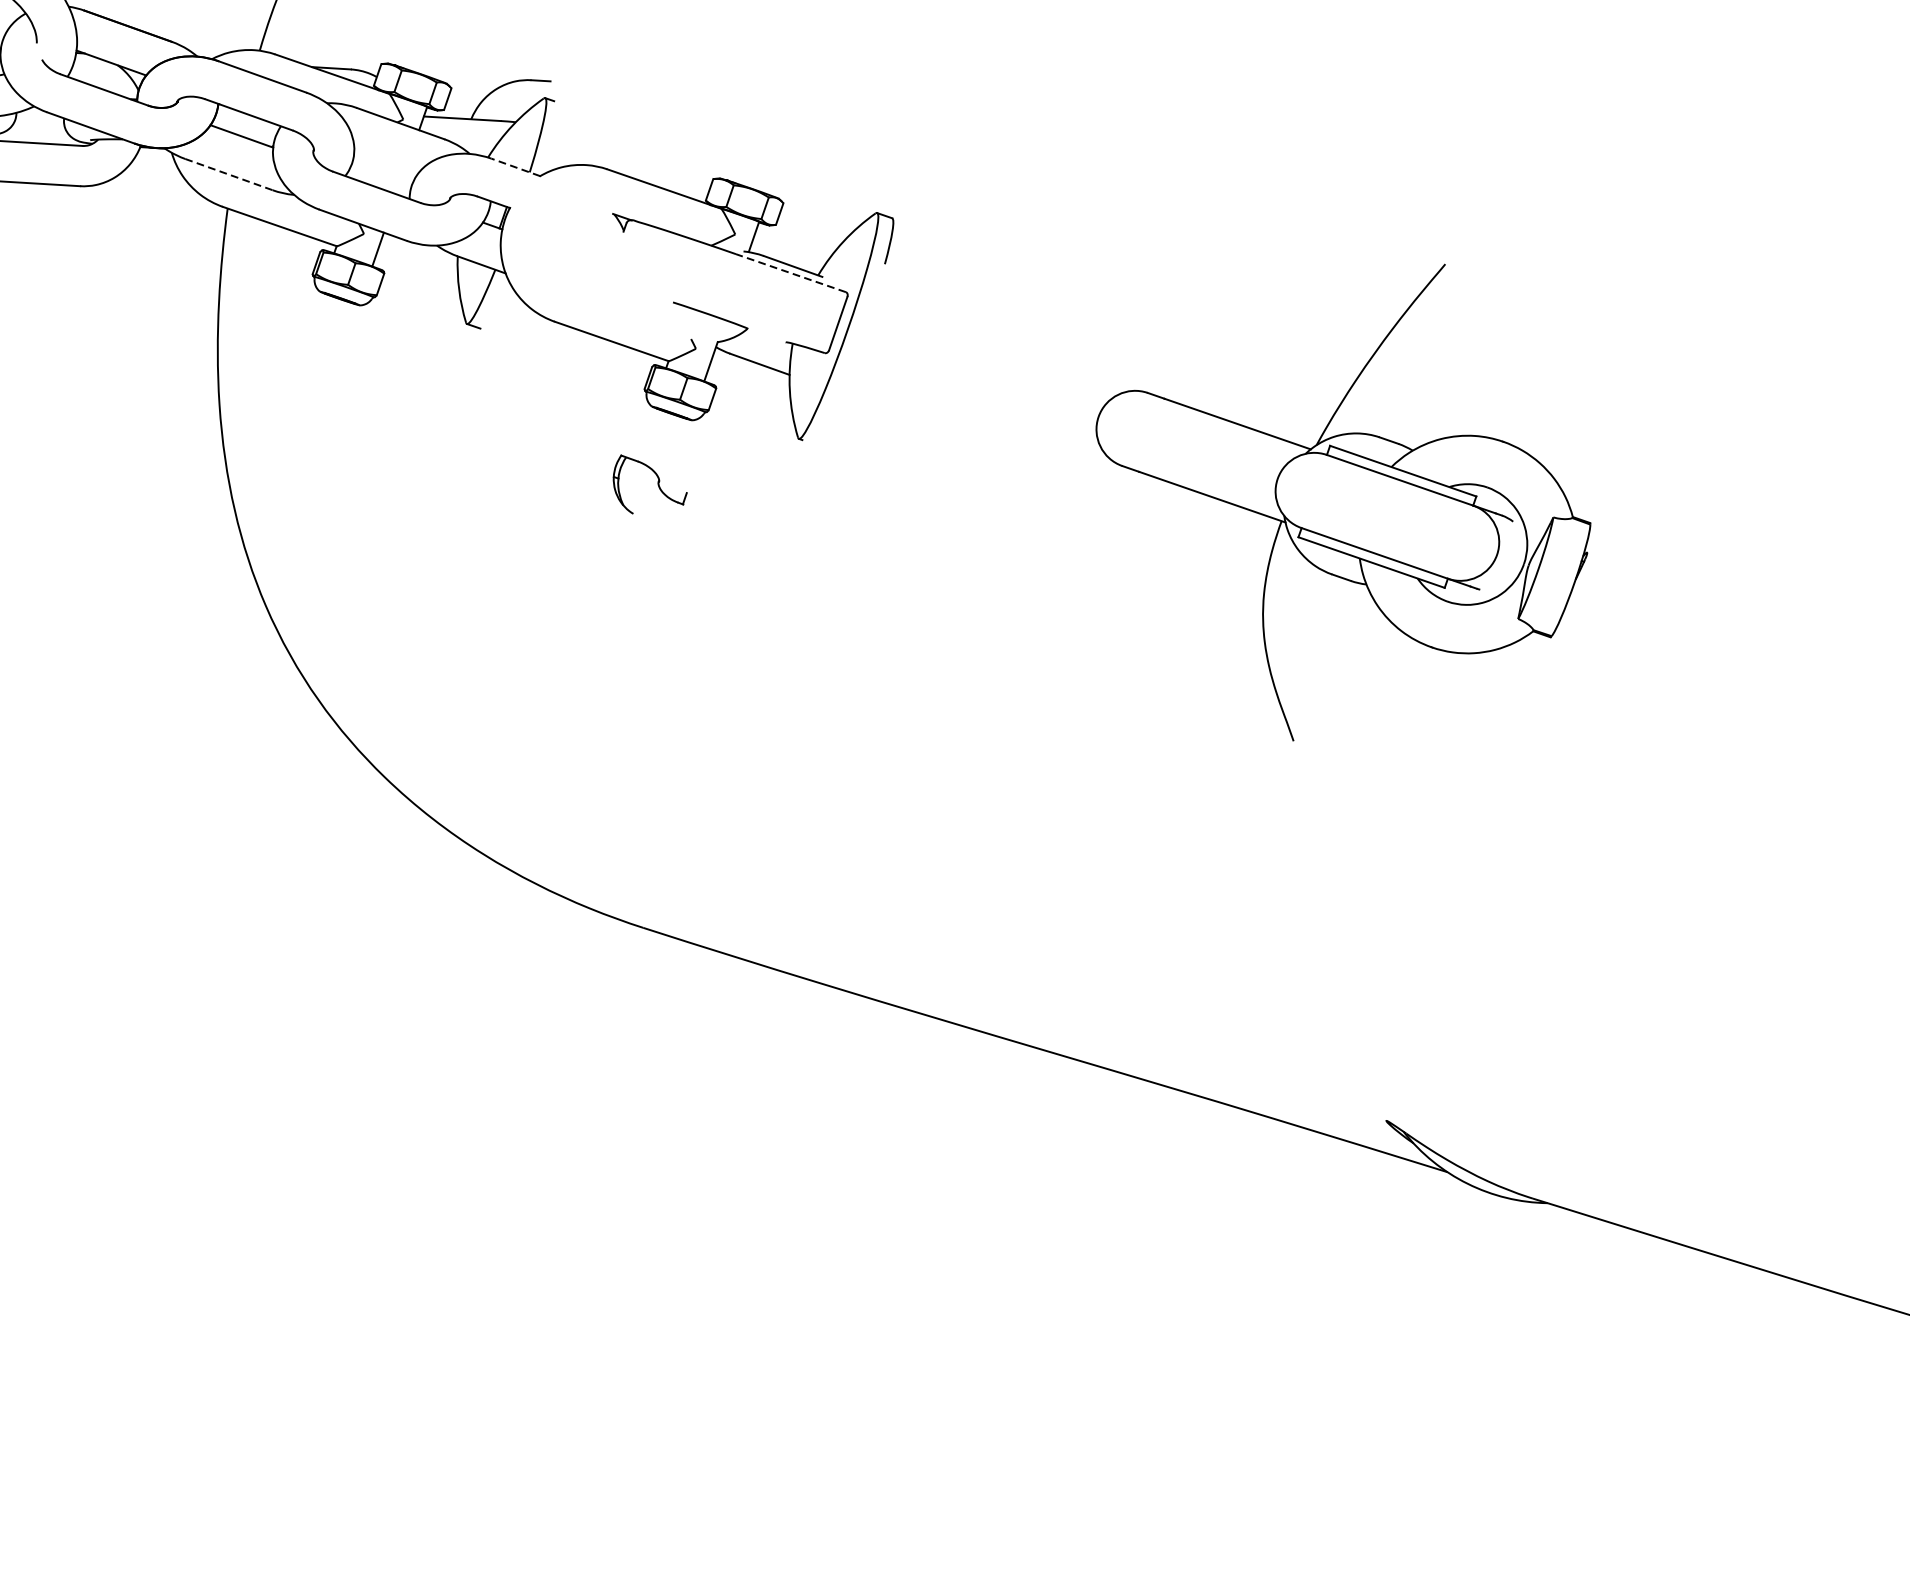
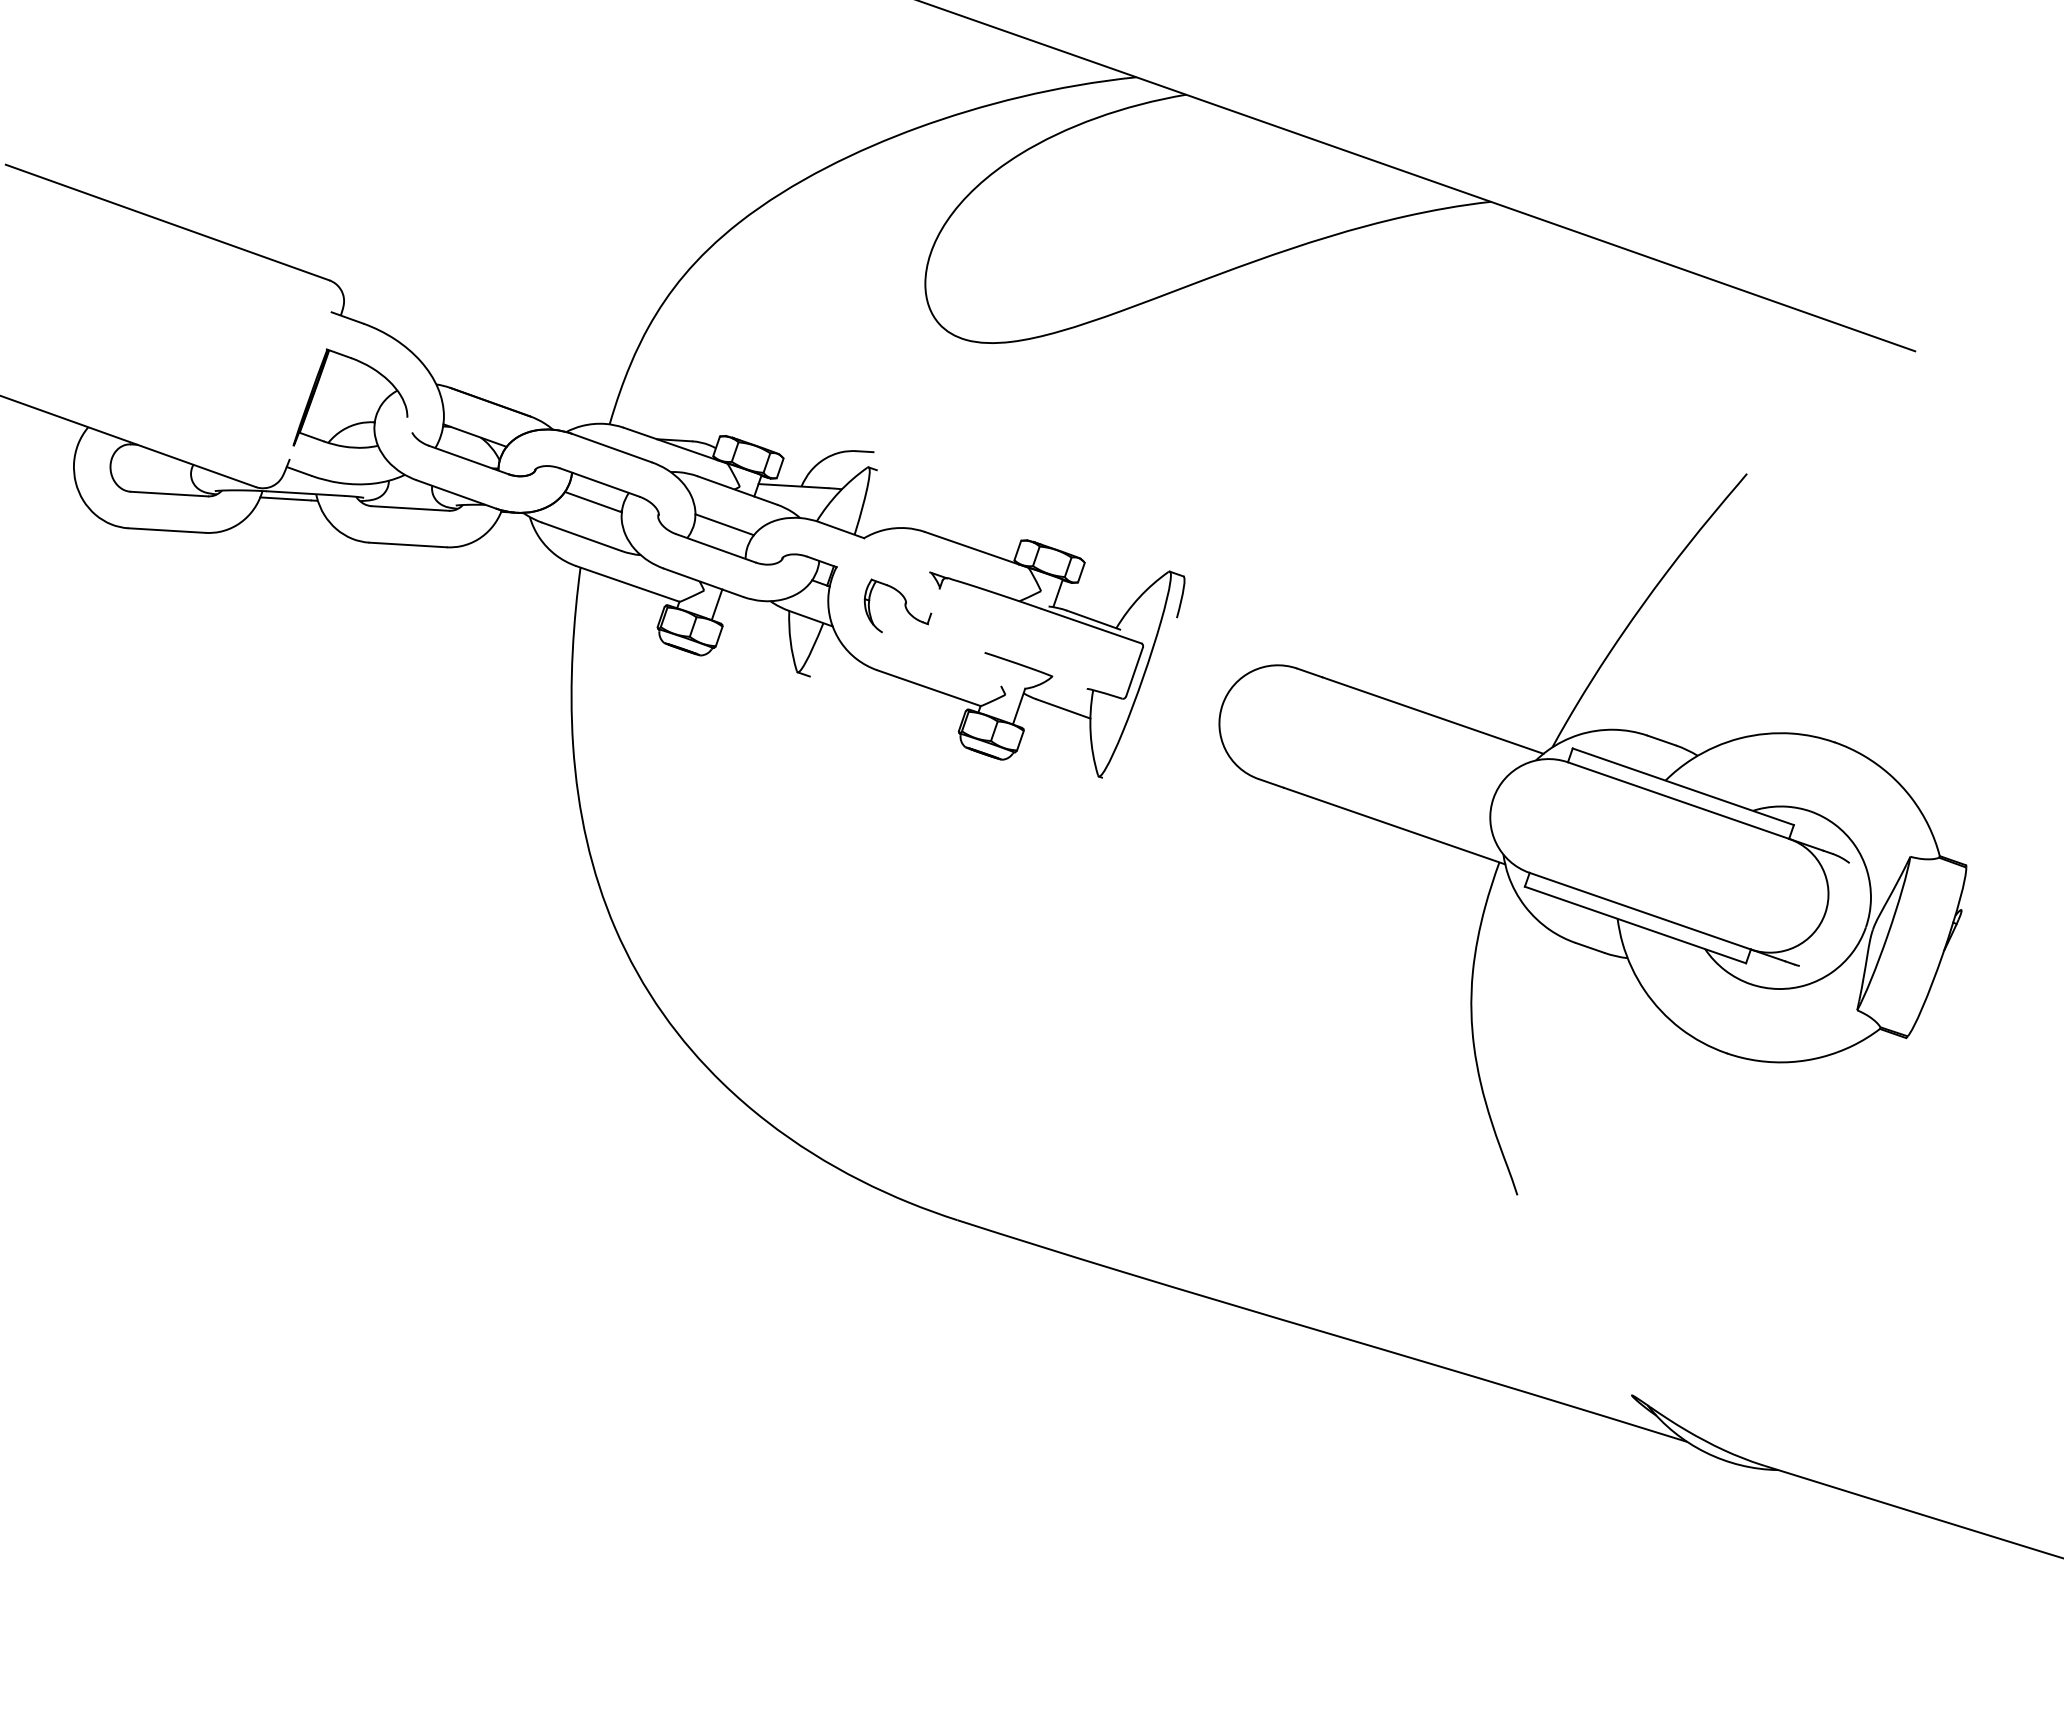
line: (386, 161) -> (724, 524), added
line: (516, 167) -> (842, 530), dashed -> solid
line: (229, 174) -> (582, 536), dashed -> solid
line: (790, 273) -> (1091, 626), dashed -> solid
part: (657, 483) -> (904, 605), moved
part: (1342, 502) -> (1592, 834), size x1.67

